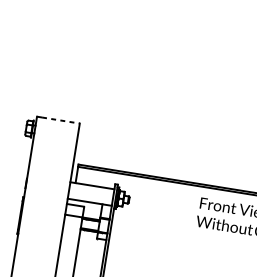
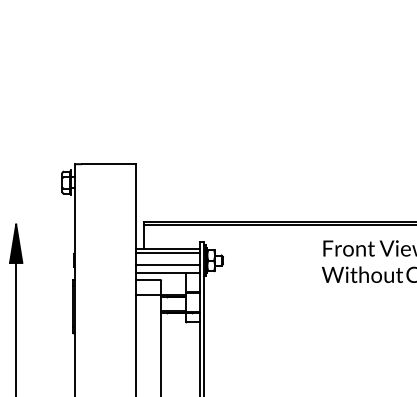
line: (61, 120) -> (109, 164), dashed -> solid
line: (91, 189) -> (167, 253), added
line: (90, 197) -> (167, 265), added

